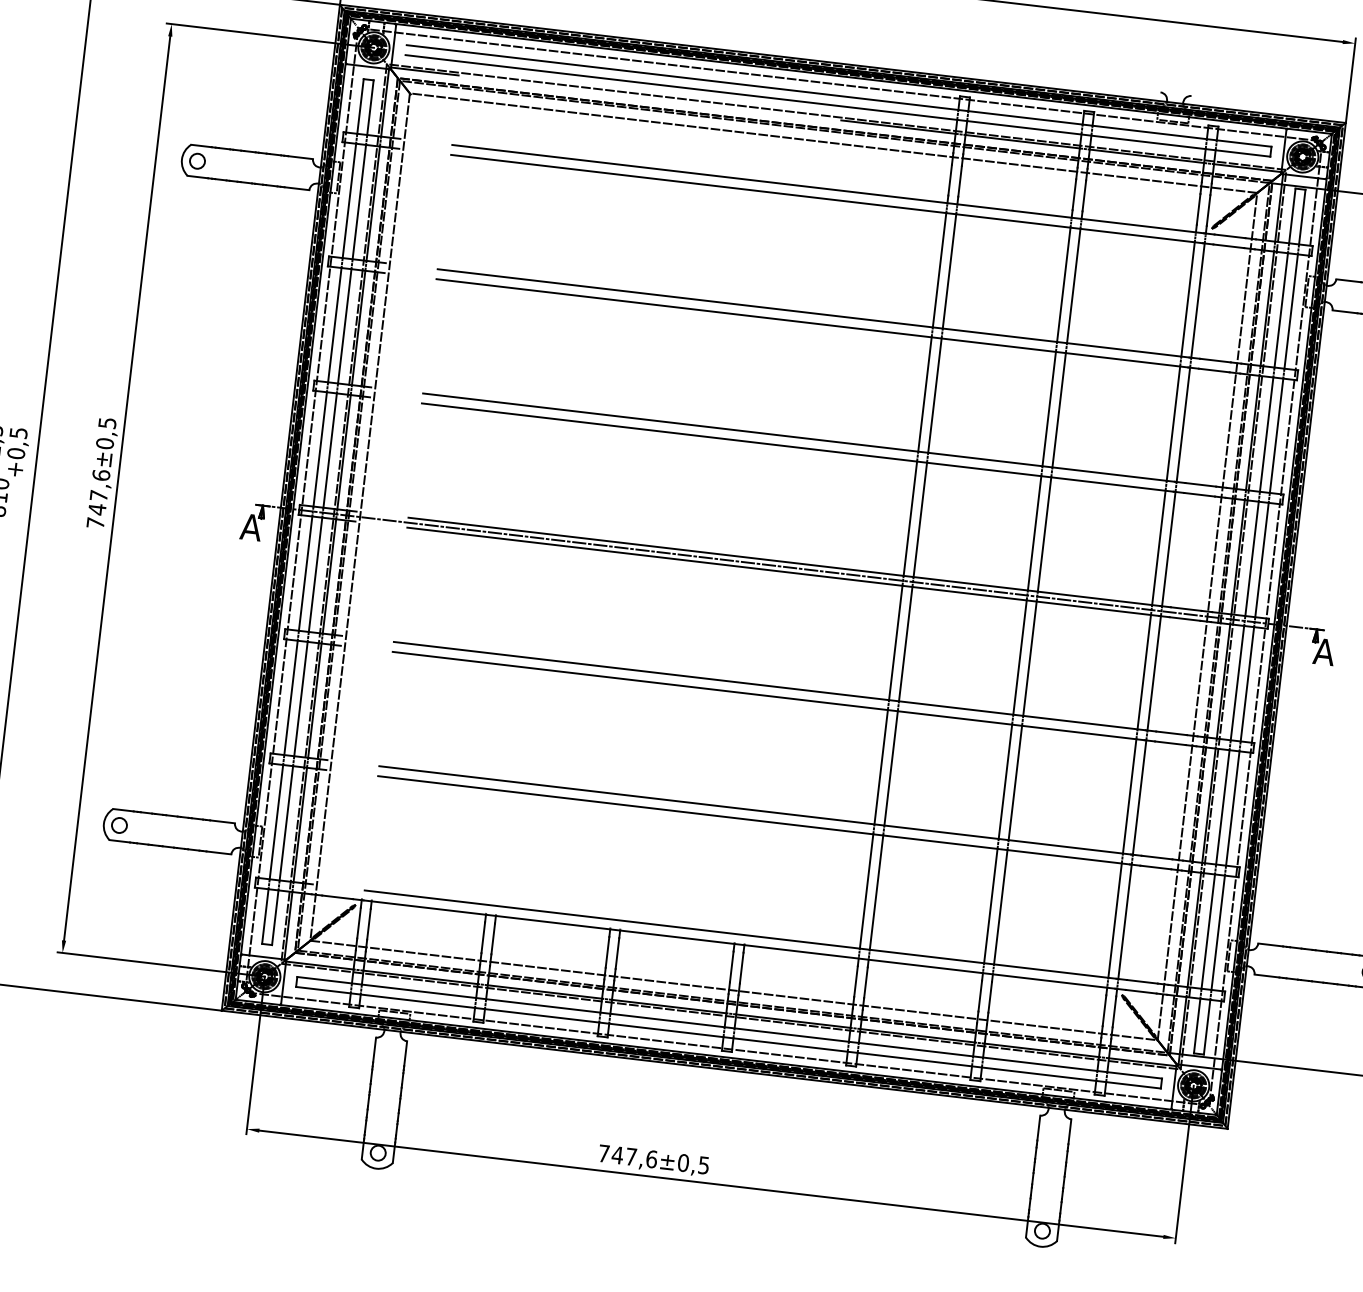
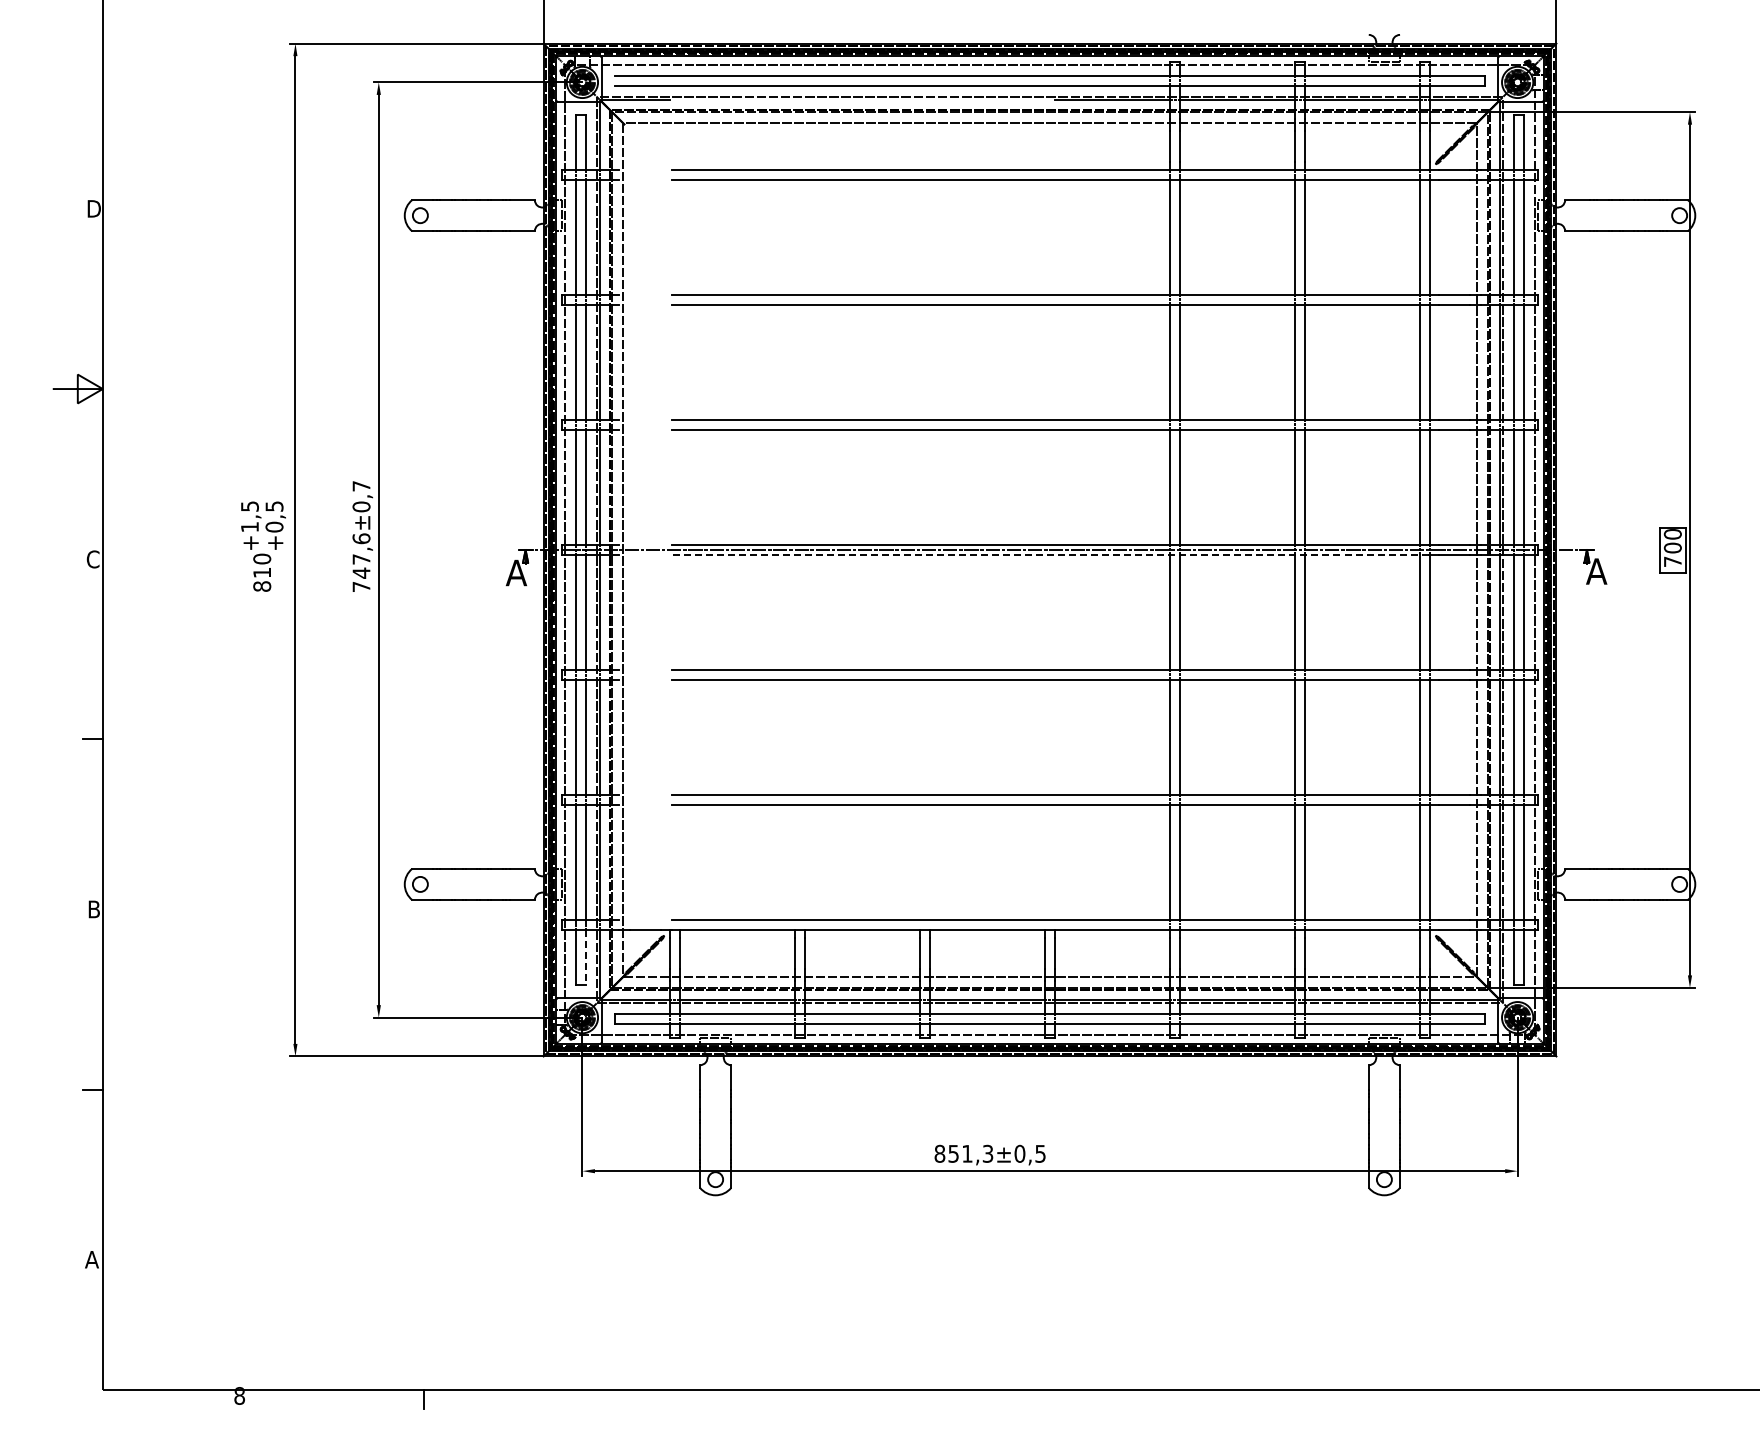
text: (107, 423) -> (361, 486), ±0,5 -> ±0,7
line: (782, 572) -> (1049, 555), solid -> dashed
line: (274, 917) -> (585, 957), solid -> dashed
text: (627, 1156) -> (963, 1153), 747,6 -> 851,3

